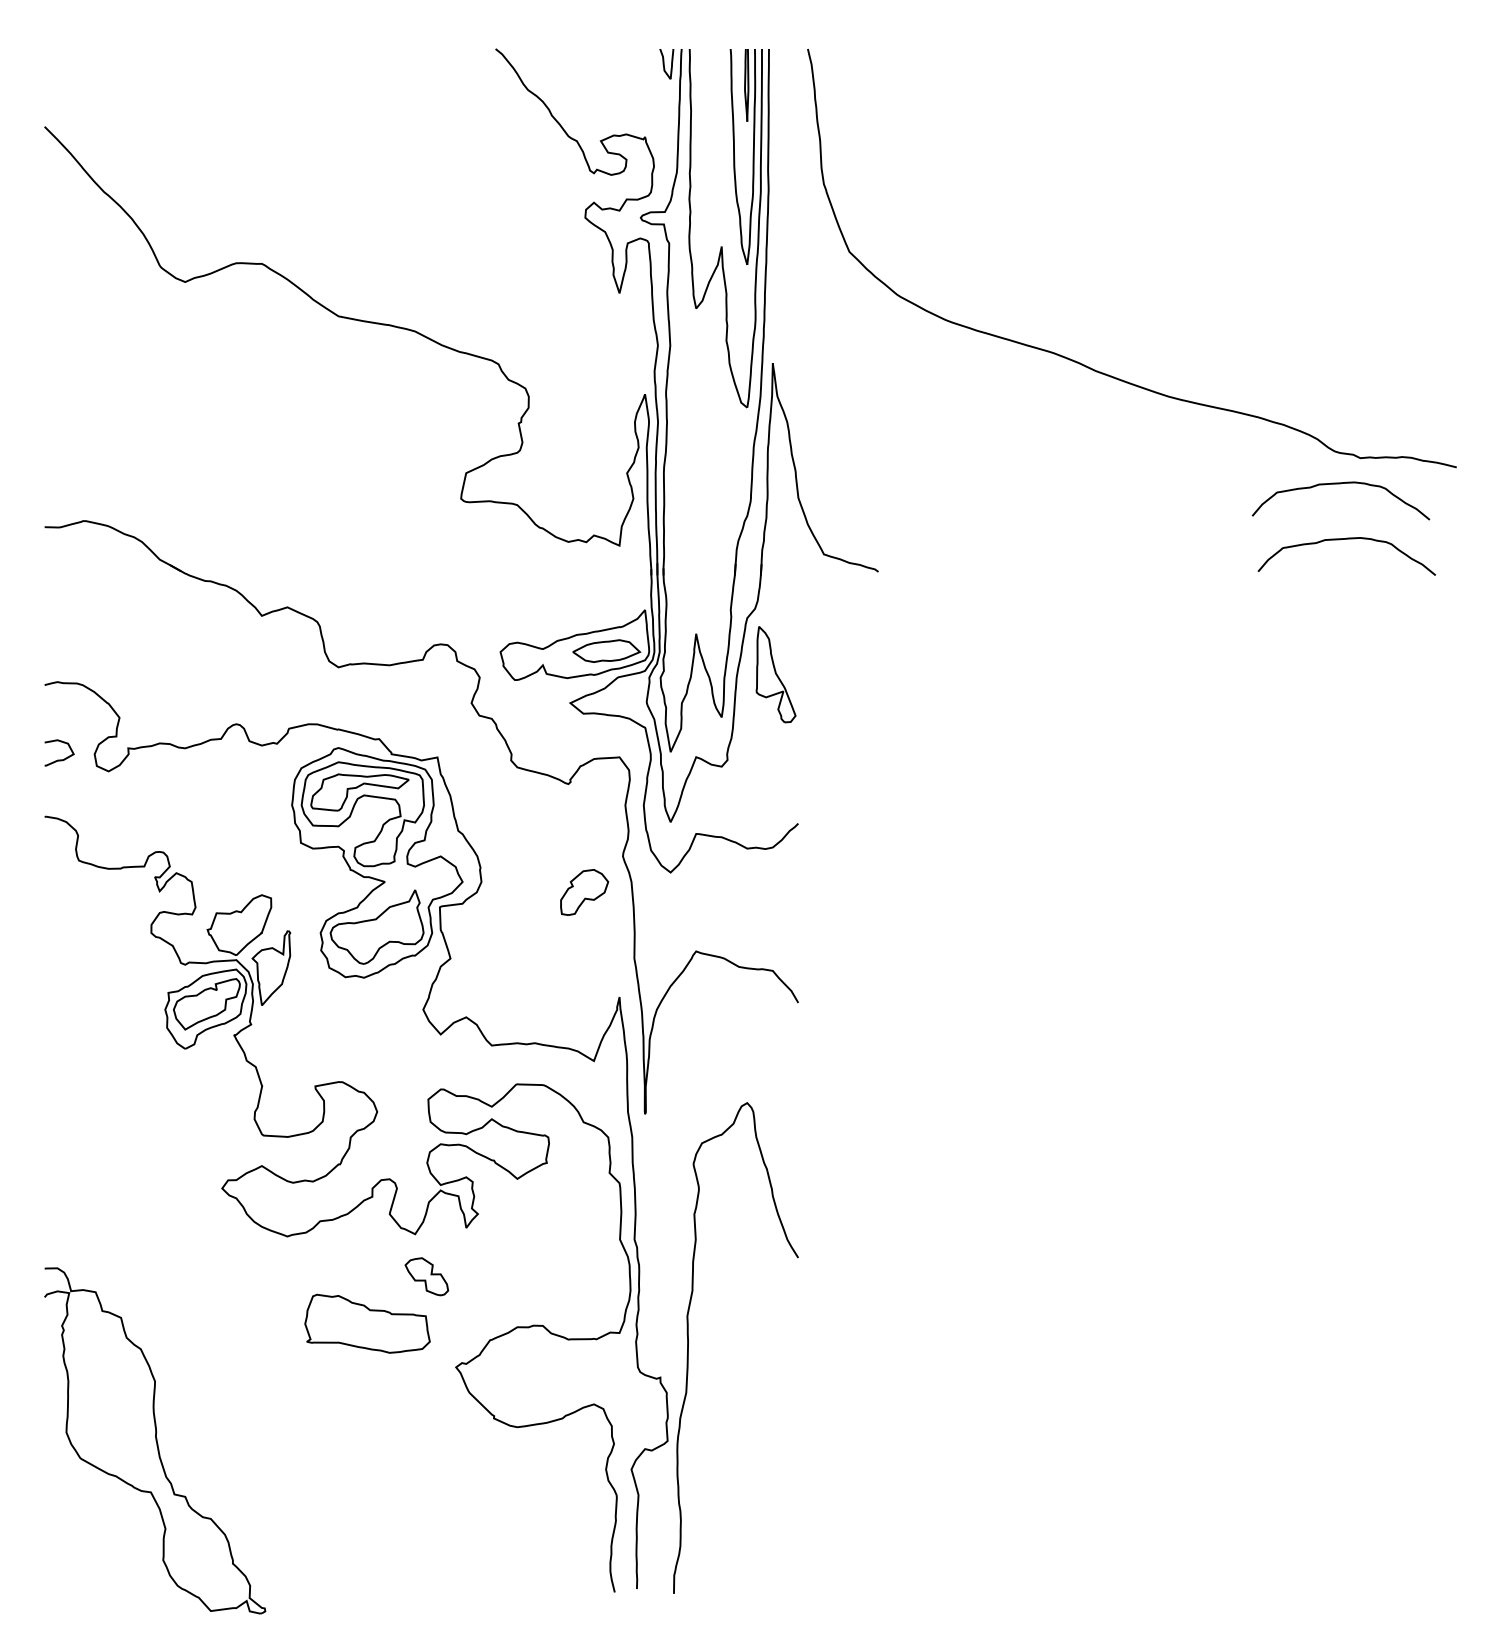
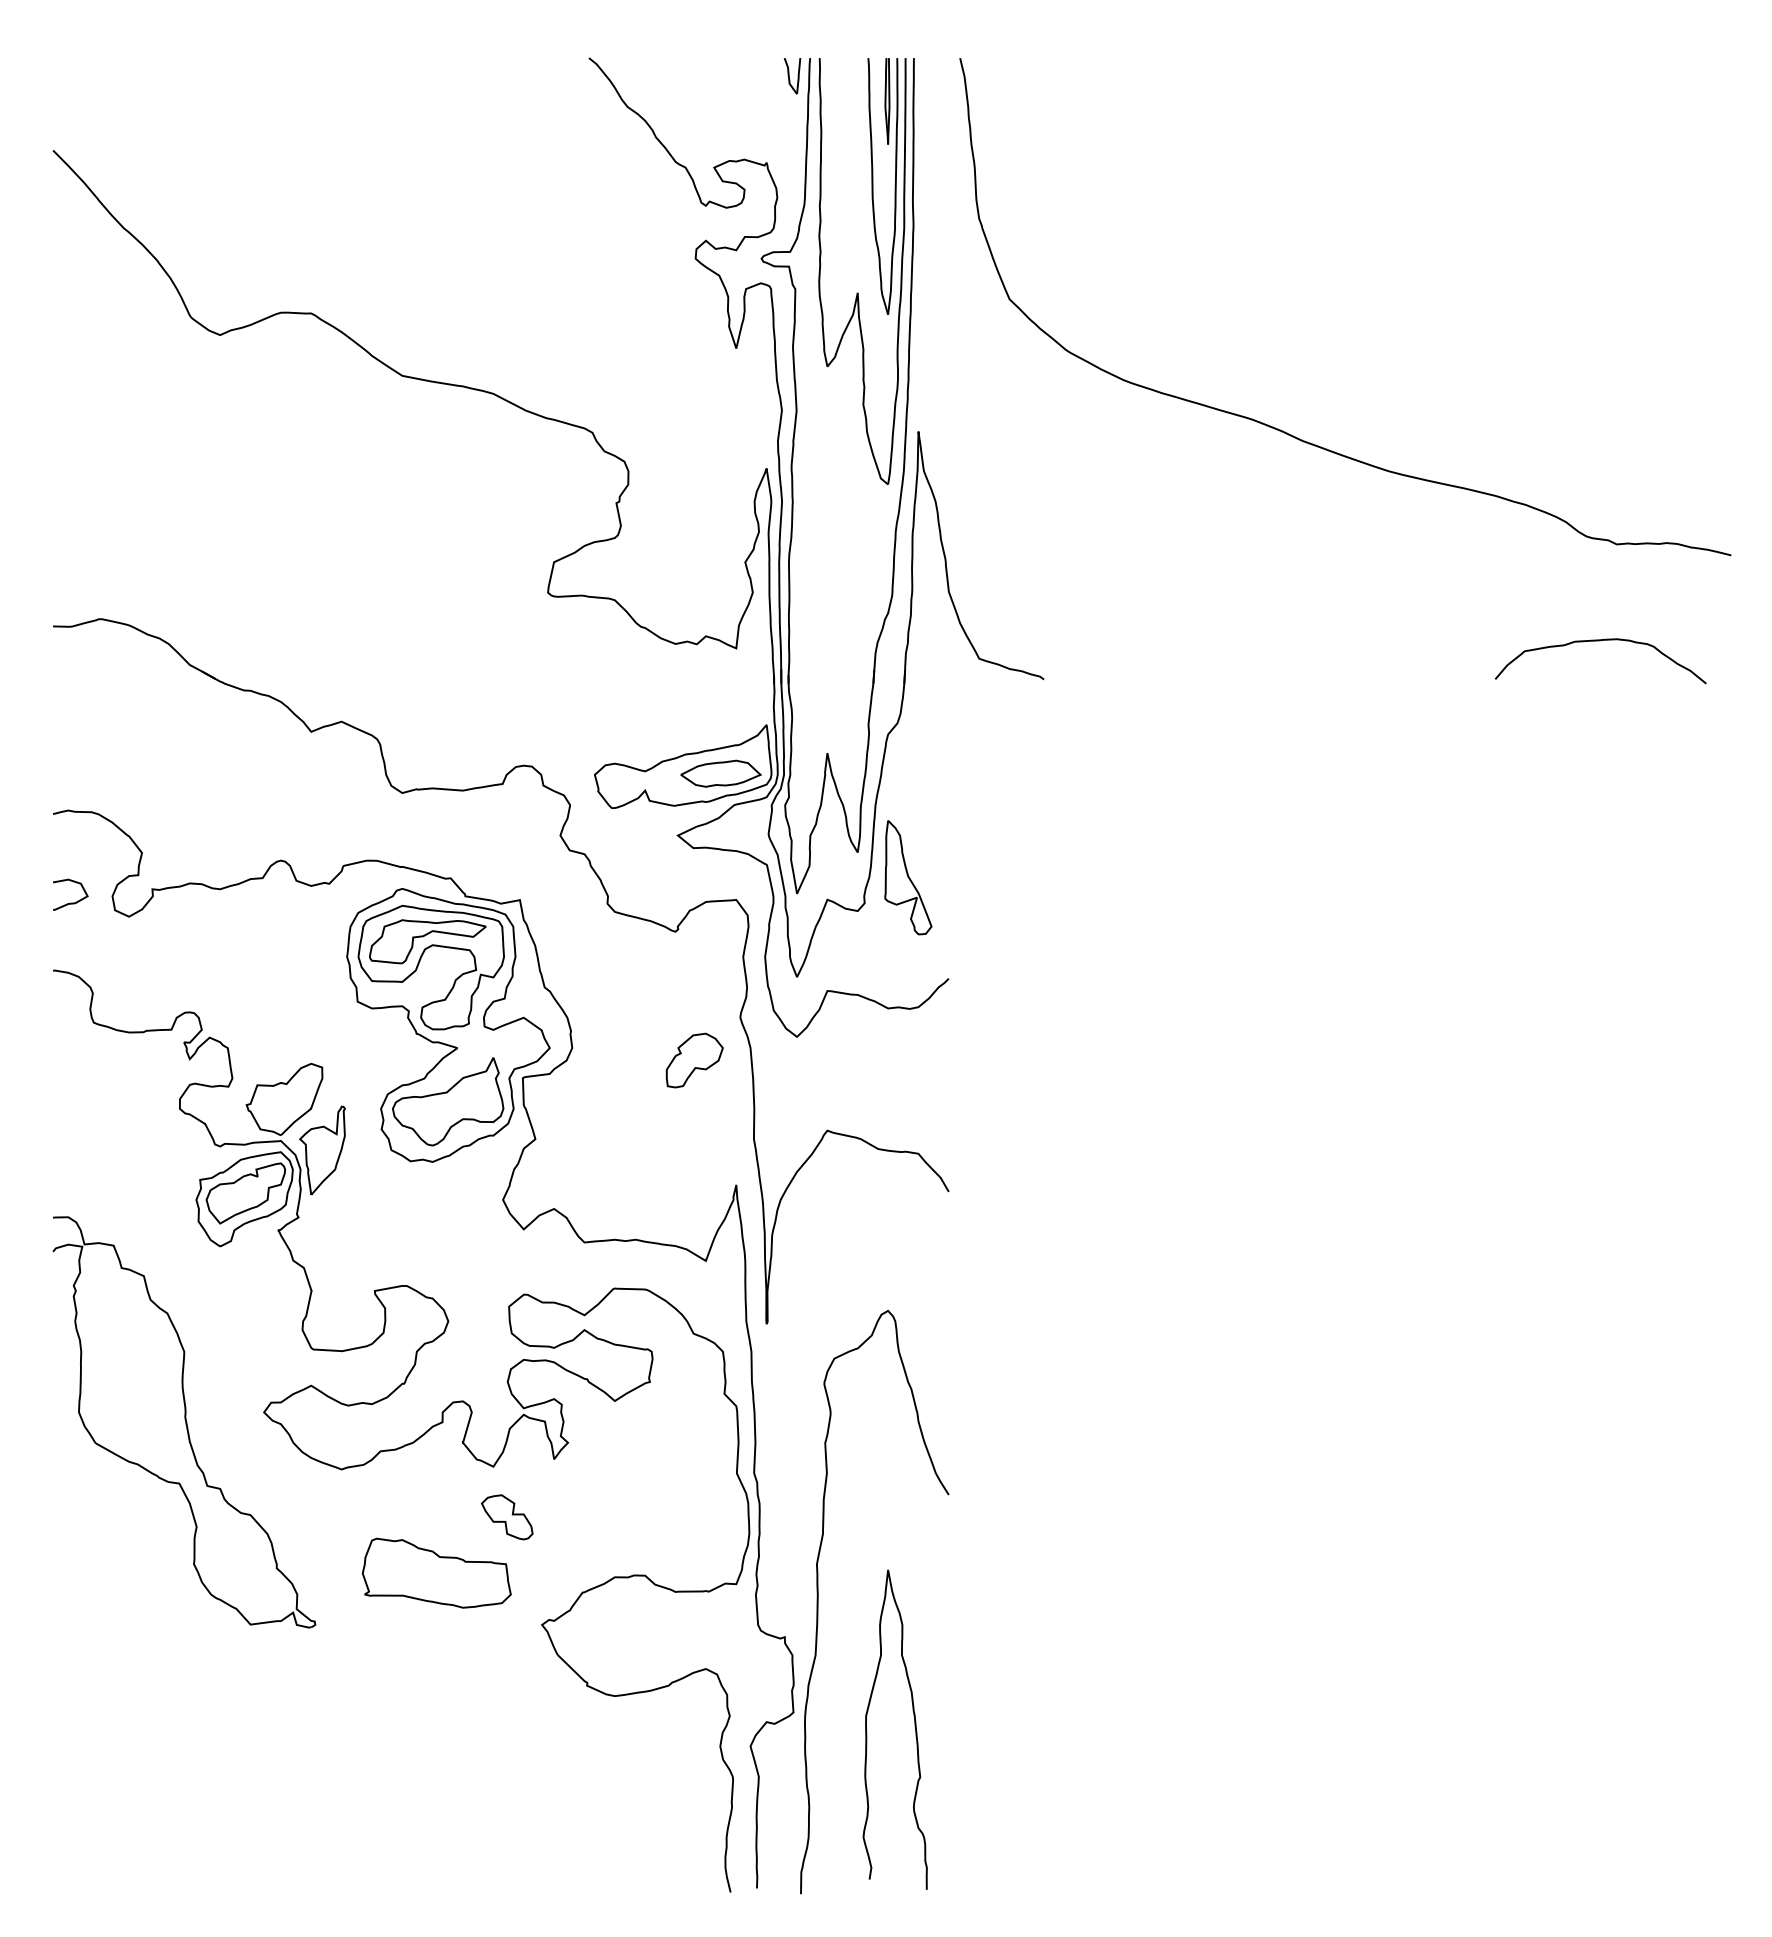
curve: (1340, 484) -> (1593, 575), removed
part: (776, 674) -> (908, 877), moved
part: (155, 1441) -> (184, 1422), moved
curve: (769, 1453) -> (914, 1727), added

